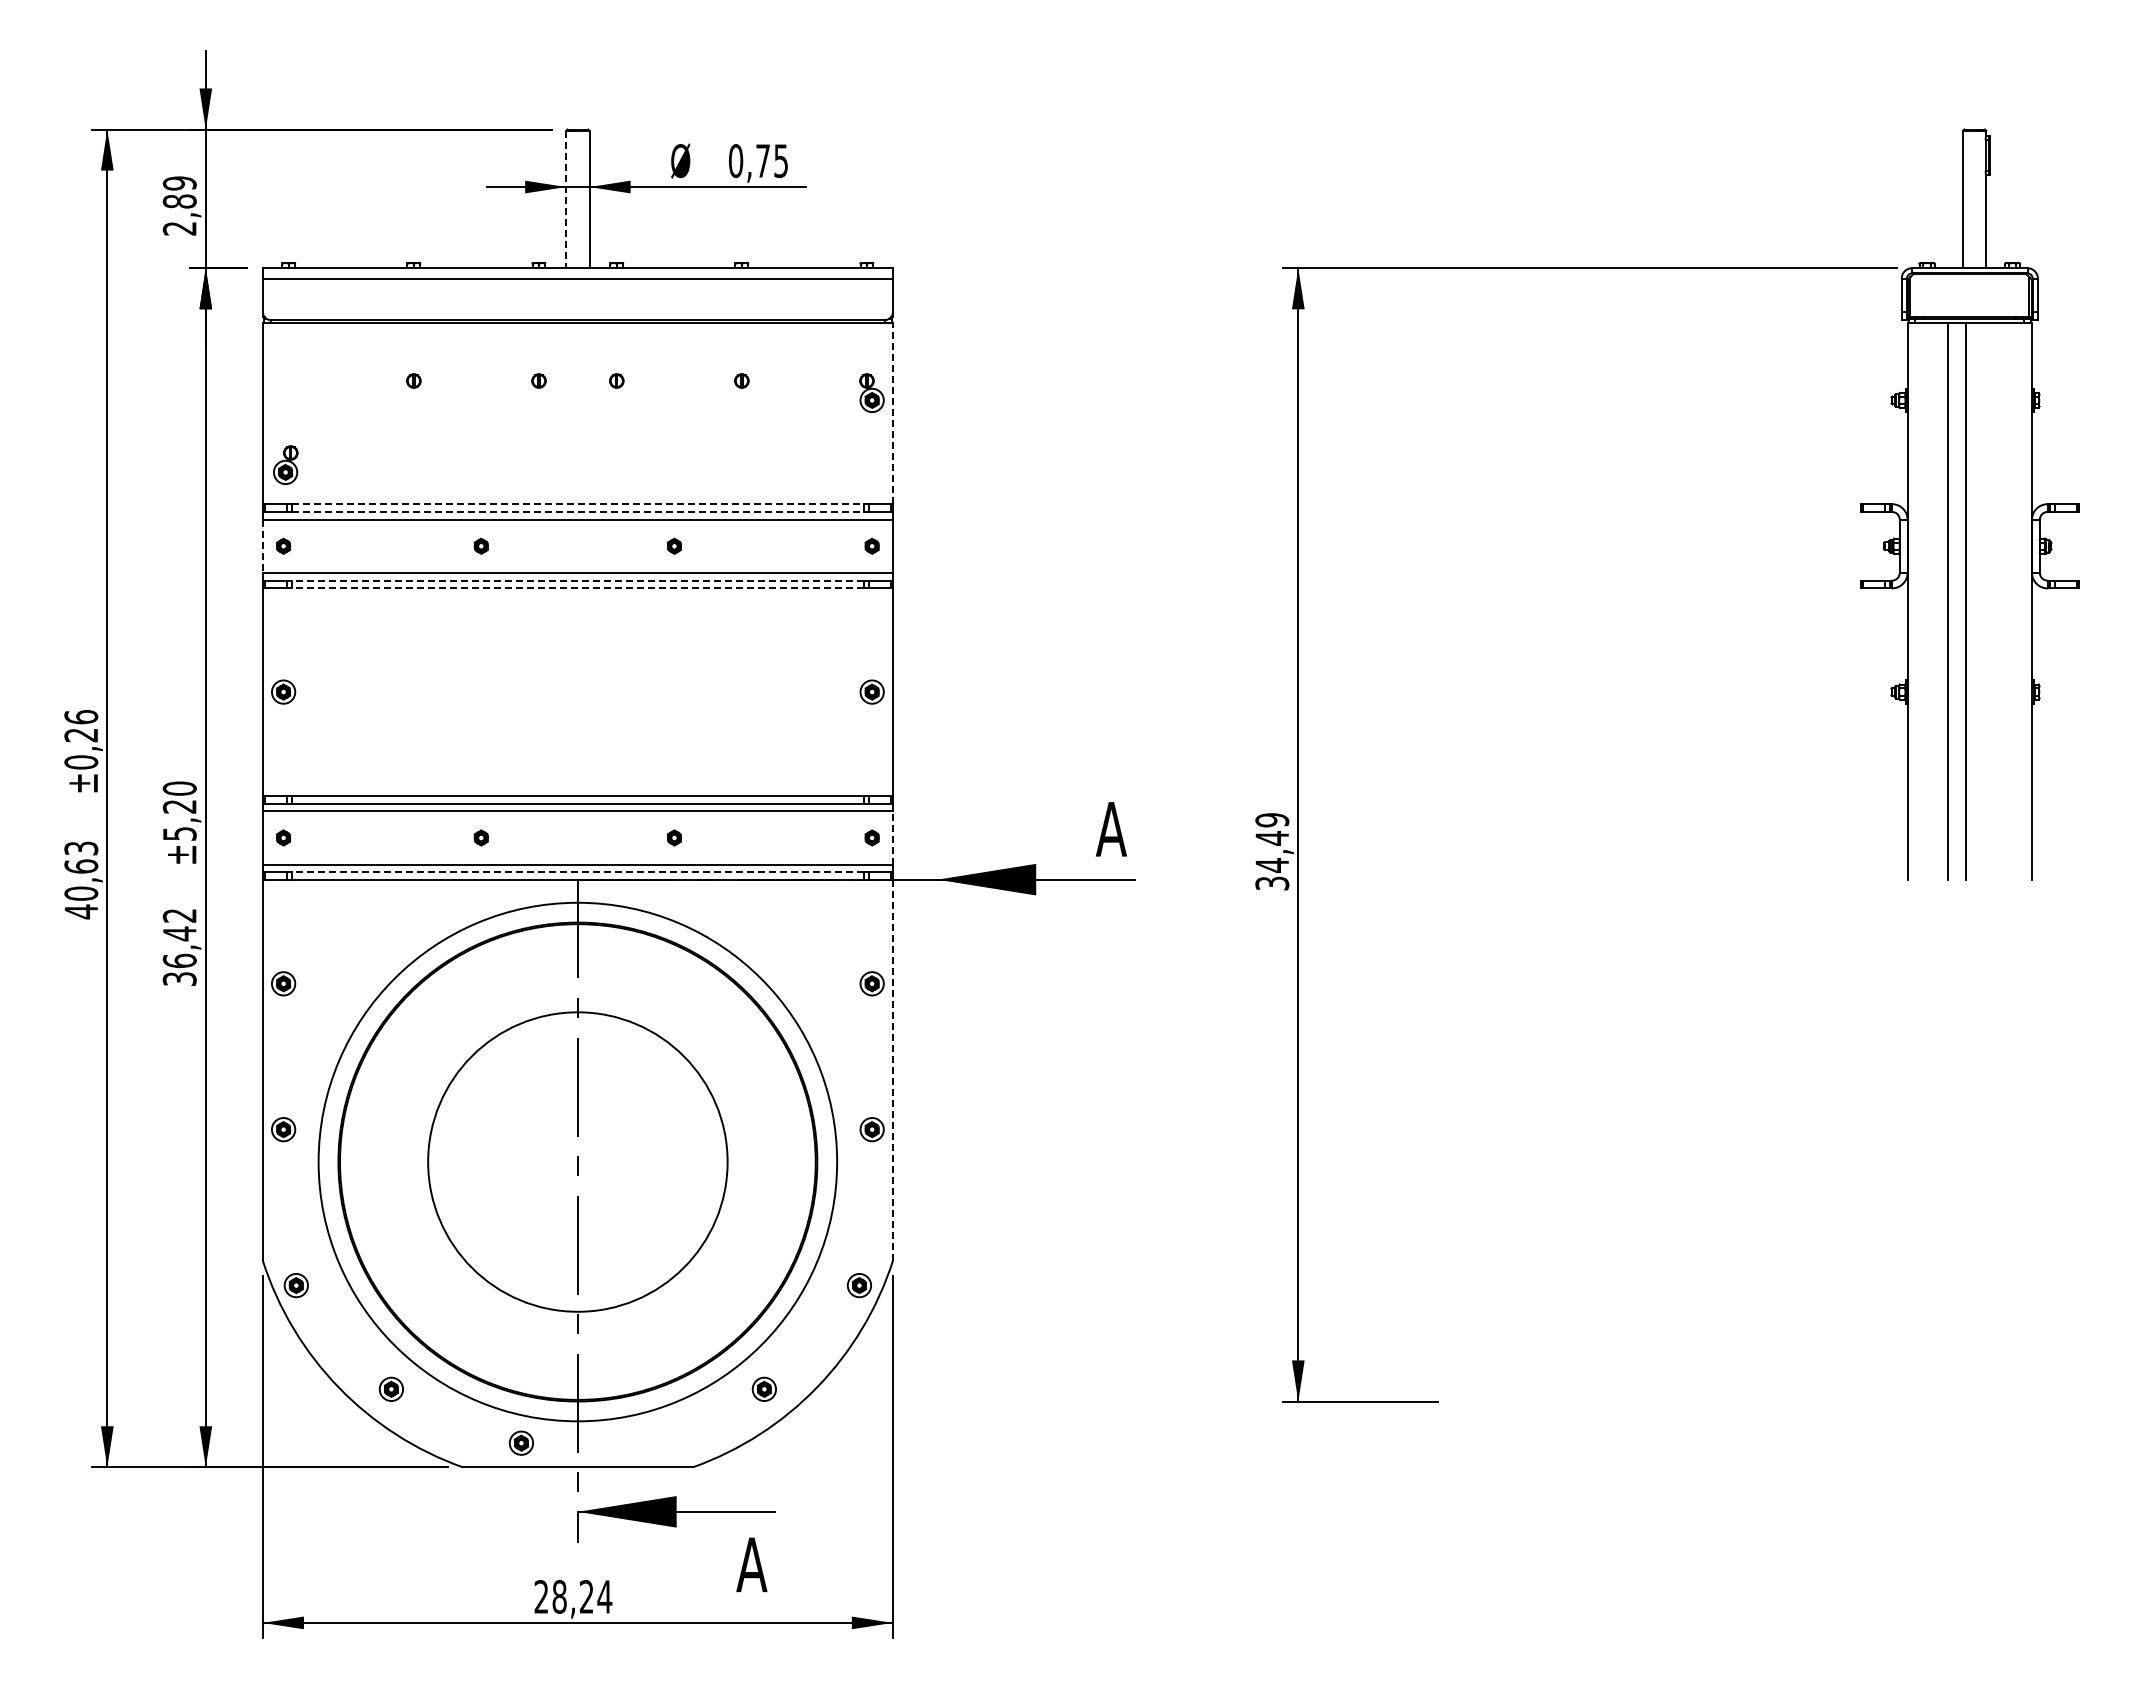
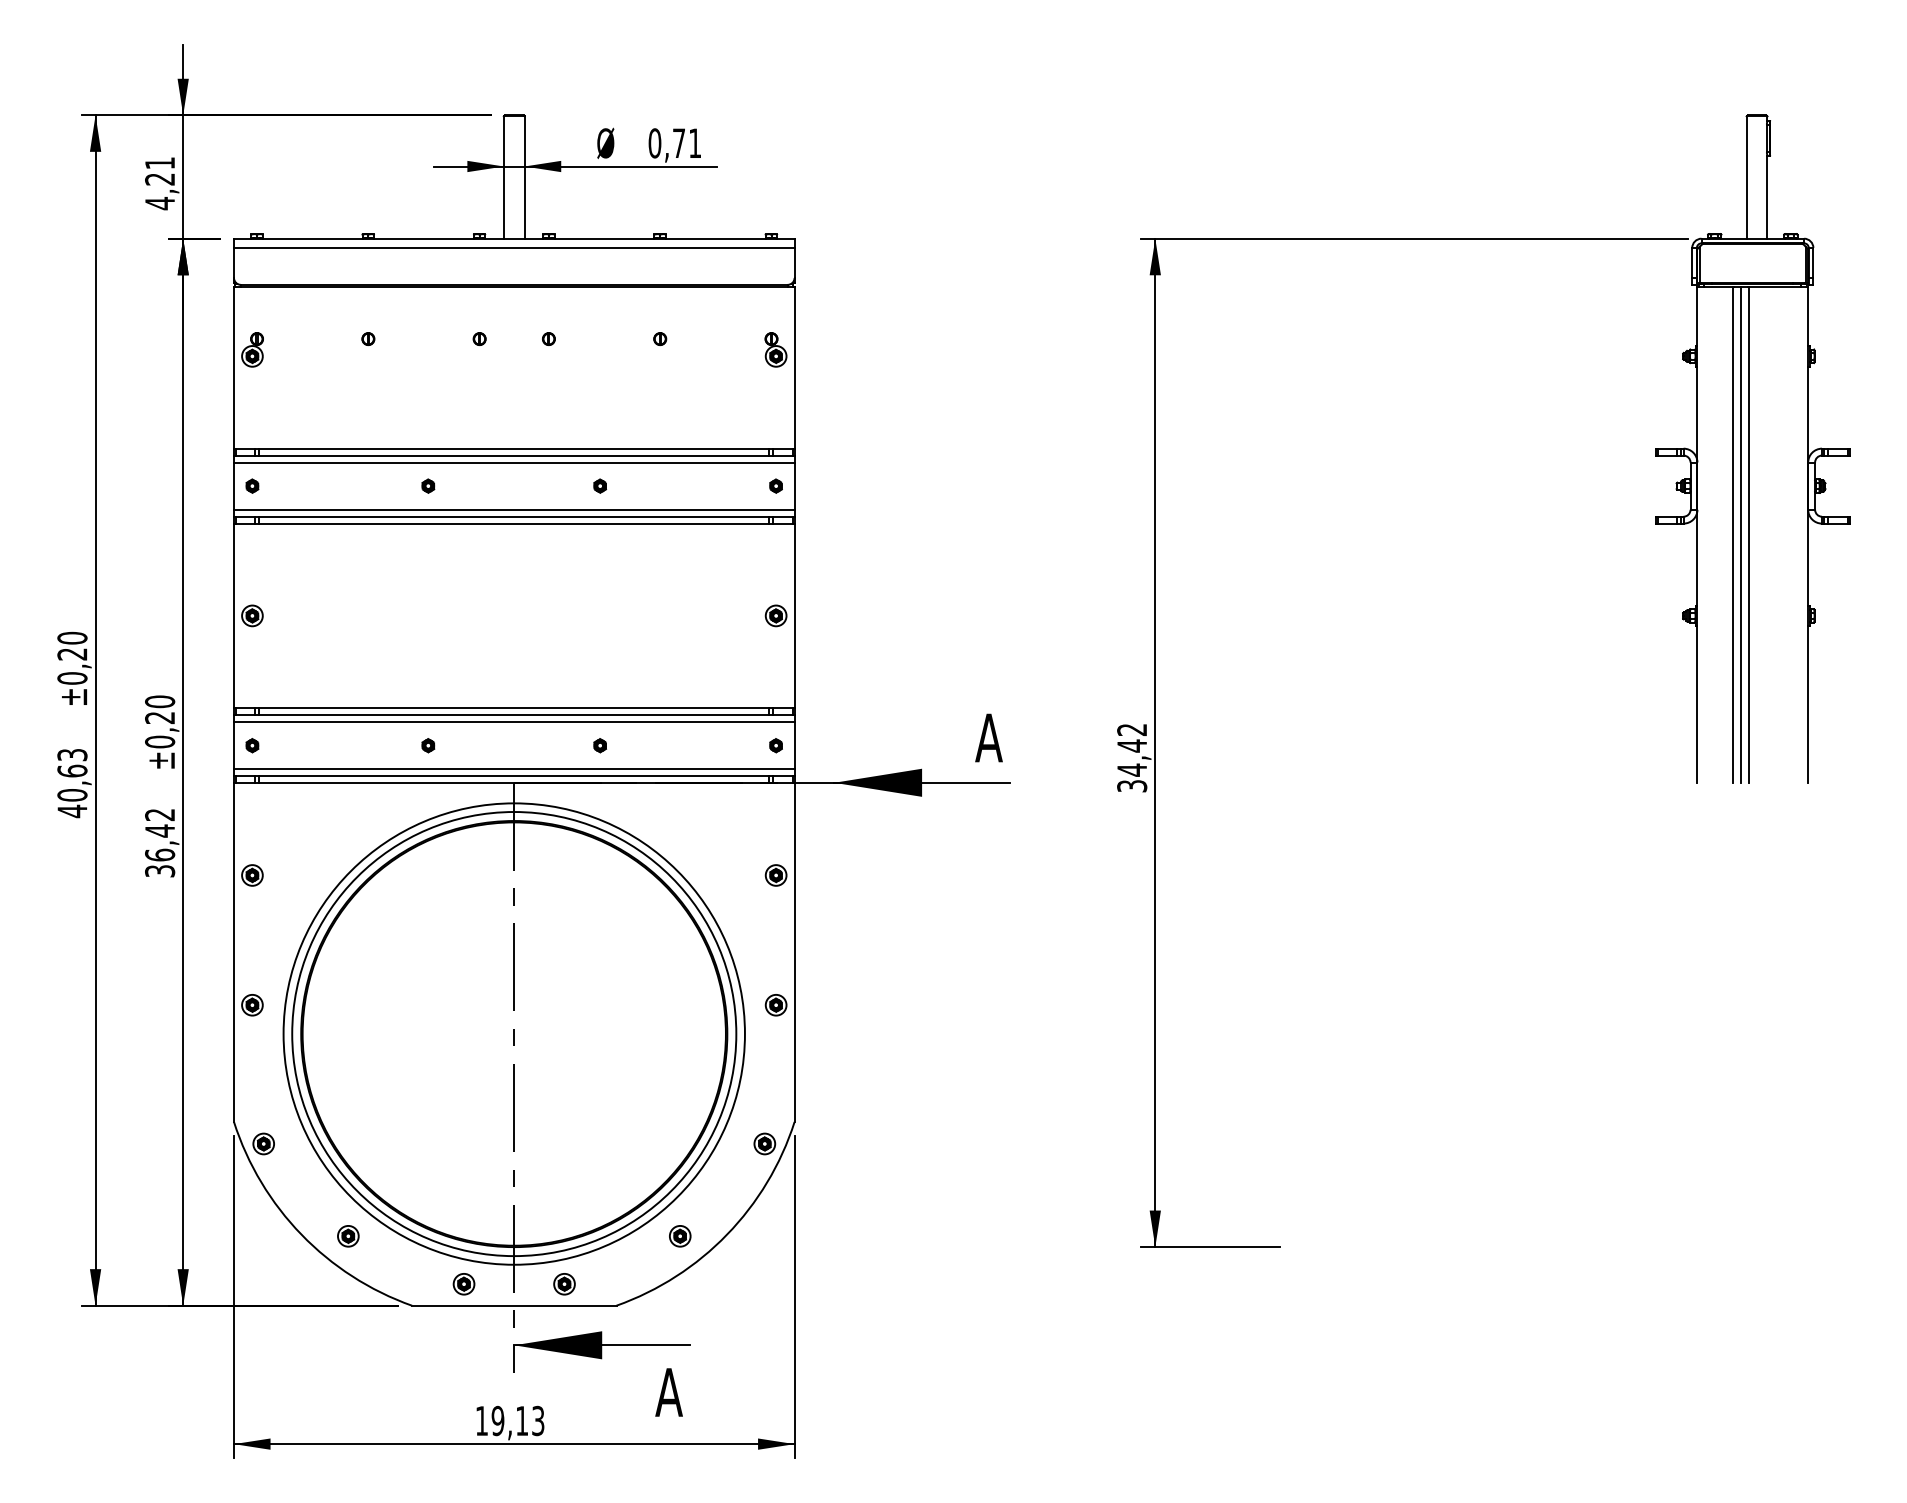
text: (780, 161) -> (694, 143), 0,75 -> 0,71
line: (566, 199) -> (504, 177), dashed -> solid
text: (179, 206) -> (159, 183), 2,89 -> 4,21
line: (892, 413) -> (794, 367), dashed -> solid
part: (285, 464) -> (252, 349), moved
line: (578, 504) -> (514, 448), dashed -> solid
line: (578, 511) -> (514, 455), dashed -> solid
line: (262, 546) -> (233, 486), dashed -> solid
line: (577, 580) -> (513, 516), dashed -> solid
line: (577, 588) -> (513, 523), dashed -> solid
line: (1956, 600) -> (1740, 534), added
text: (81, 717) -> (72, 638), ±0,26 -> ±0,20
text: (1272, 820) -> (1132, 730), 34,49 -> 34,42
text: (179, 833) -> (159, 741), ±5,20 -> ±0,20
line: (892, 837) -> (794, 745), dashed -> solid
line: (577, 872) -> (513, 776), dashed -> solid
line: (892, 1069) -> (794, 951), dashed -> solid
circle: (577, 1161) -> (513, 1033), size x1.67
part: (633, 1442) -> (563, 1283), added
text: (573, 1596) -> (510, 1420), 28,24 -> 19,13

